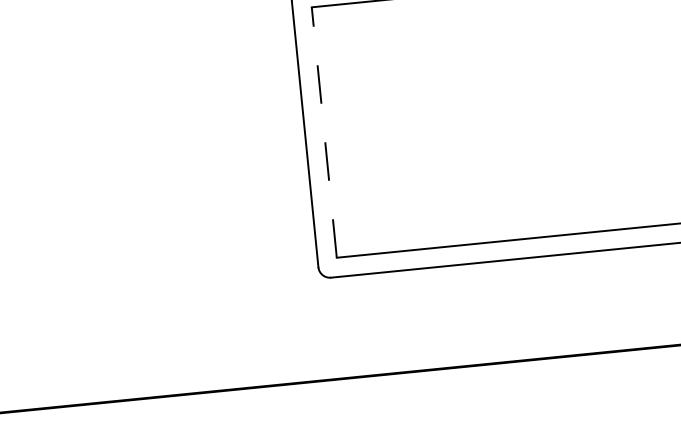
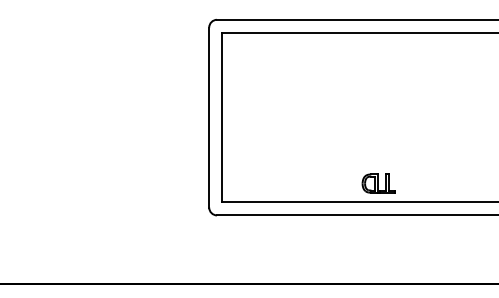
line: (324, 132) -> (222, 117), dashed -> solid
part: (564, 206) -> (378, 183), added

